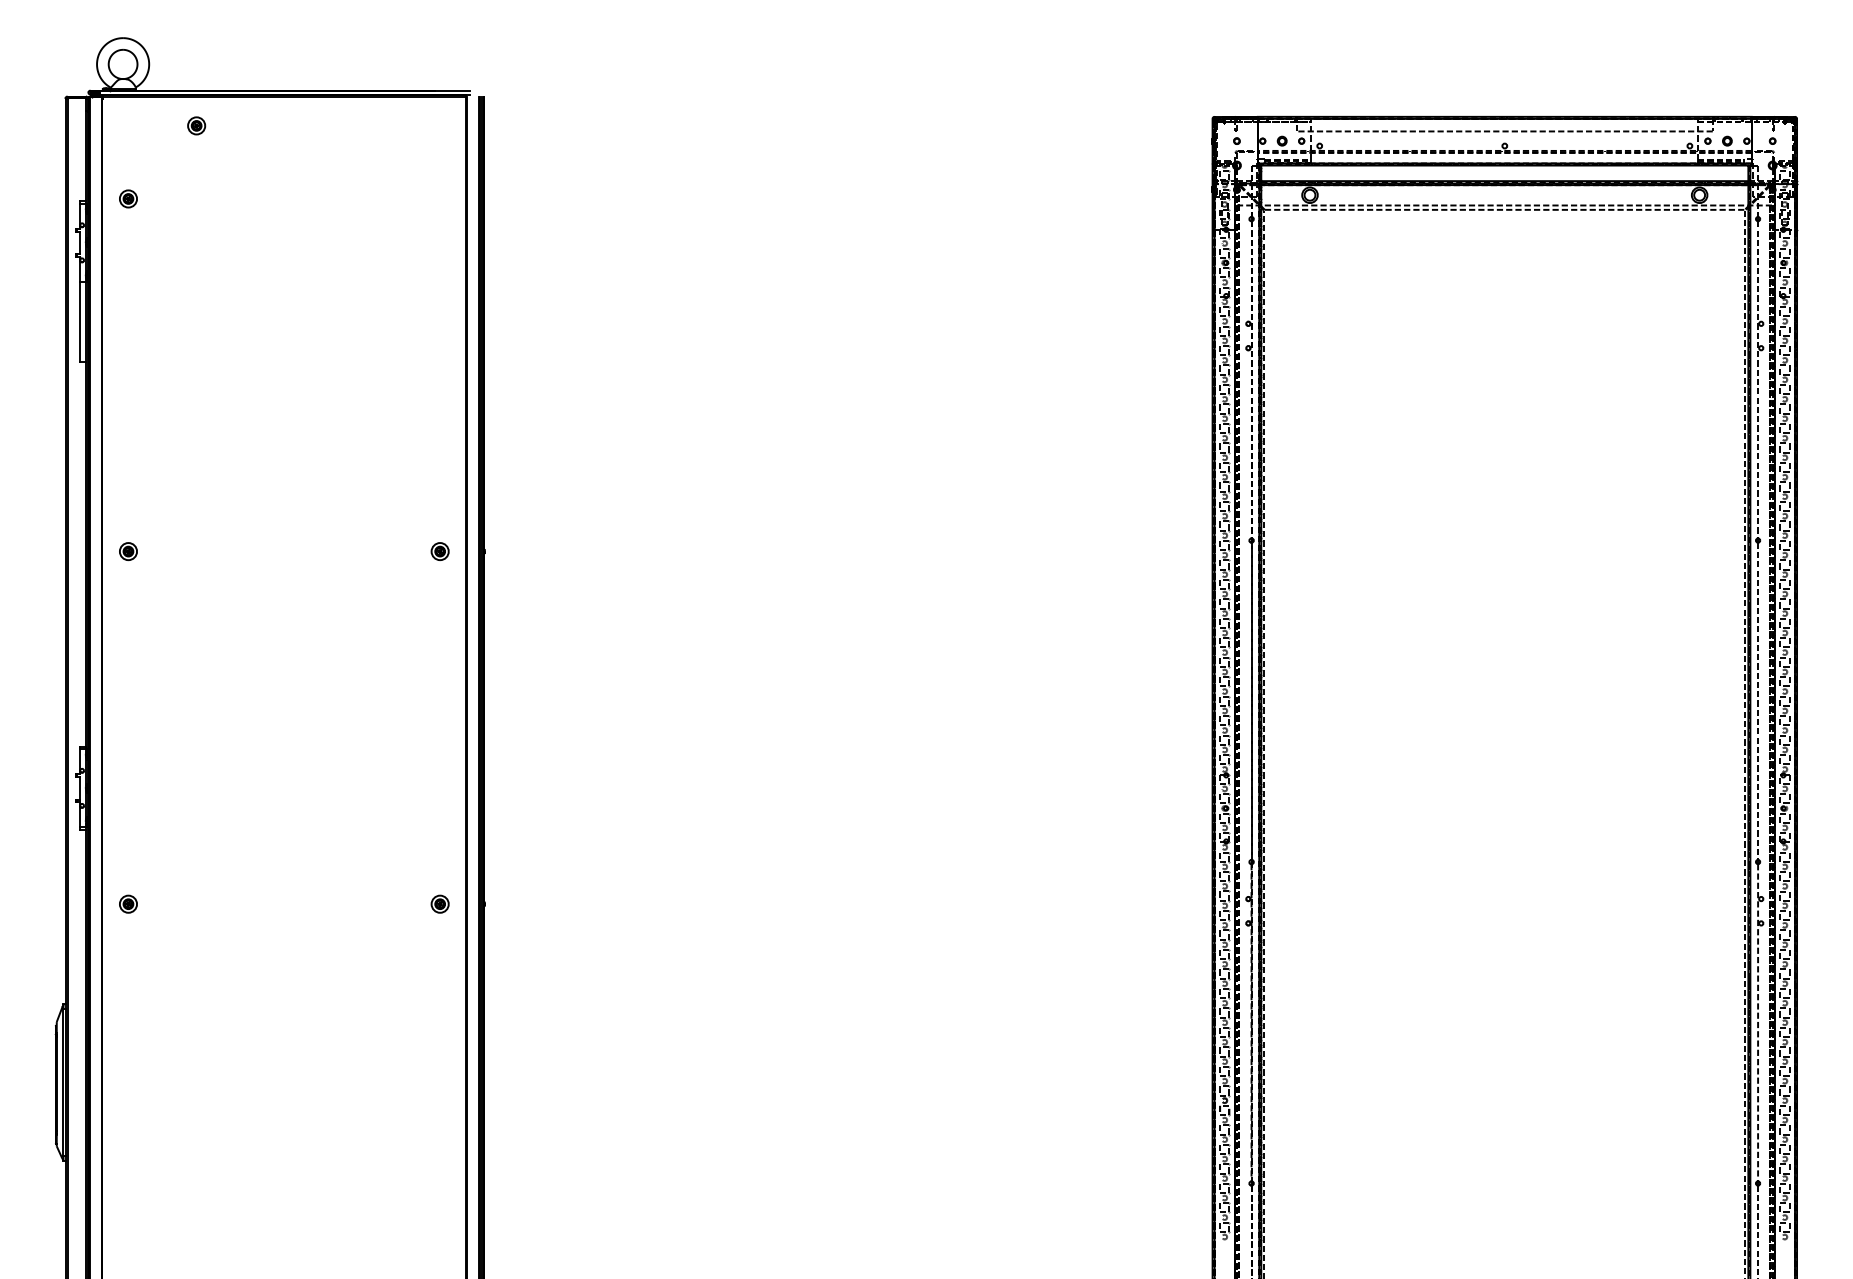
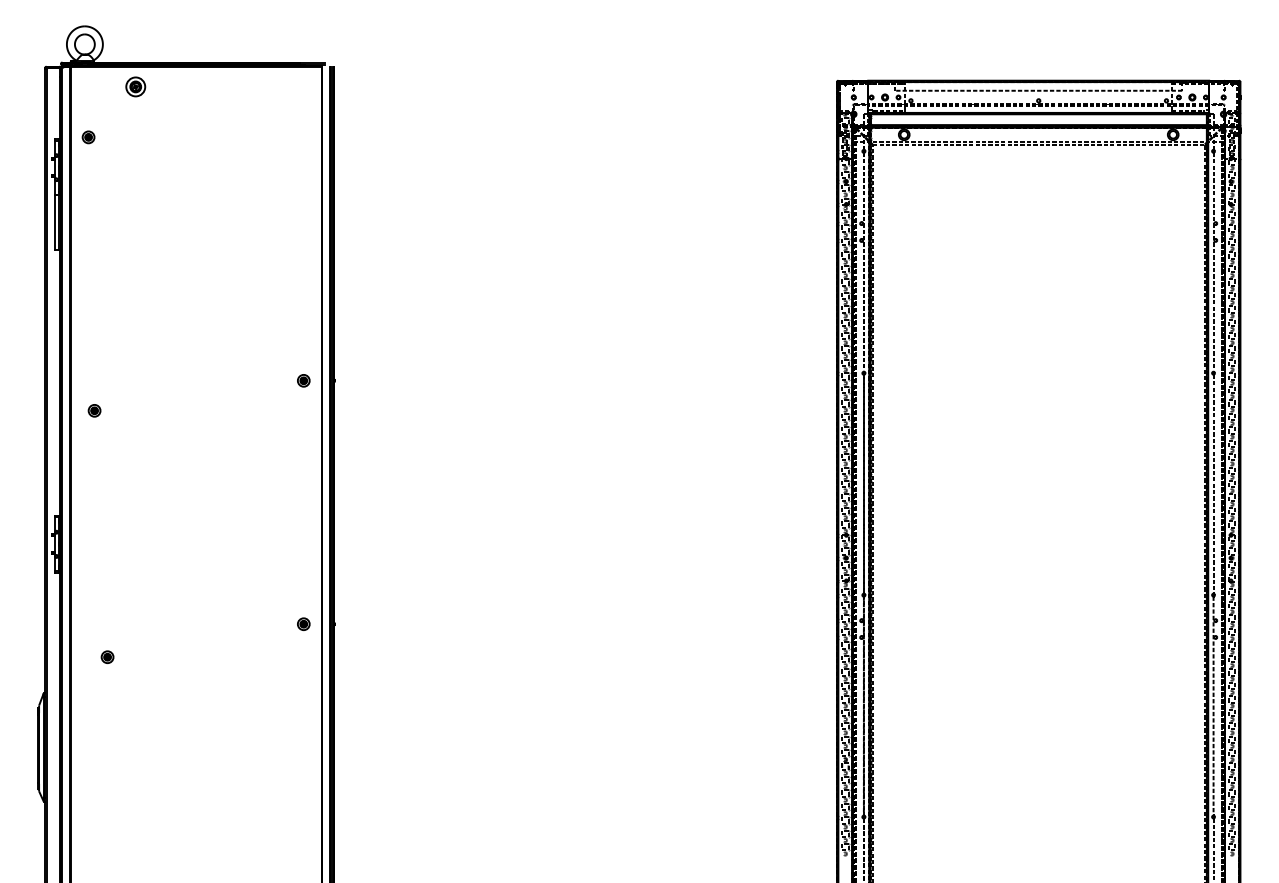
part: (196, 125) -> (135, 86), size x1.6
part: (128, 551) -> (94, 410), moved
part: (128, 903) -> (107, 656), moved

